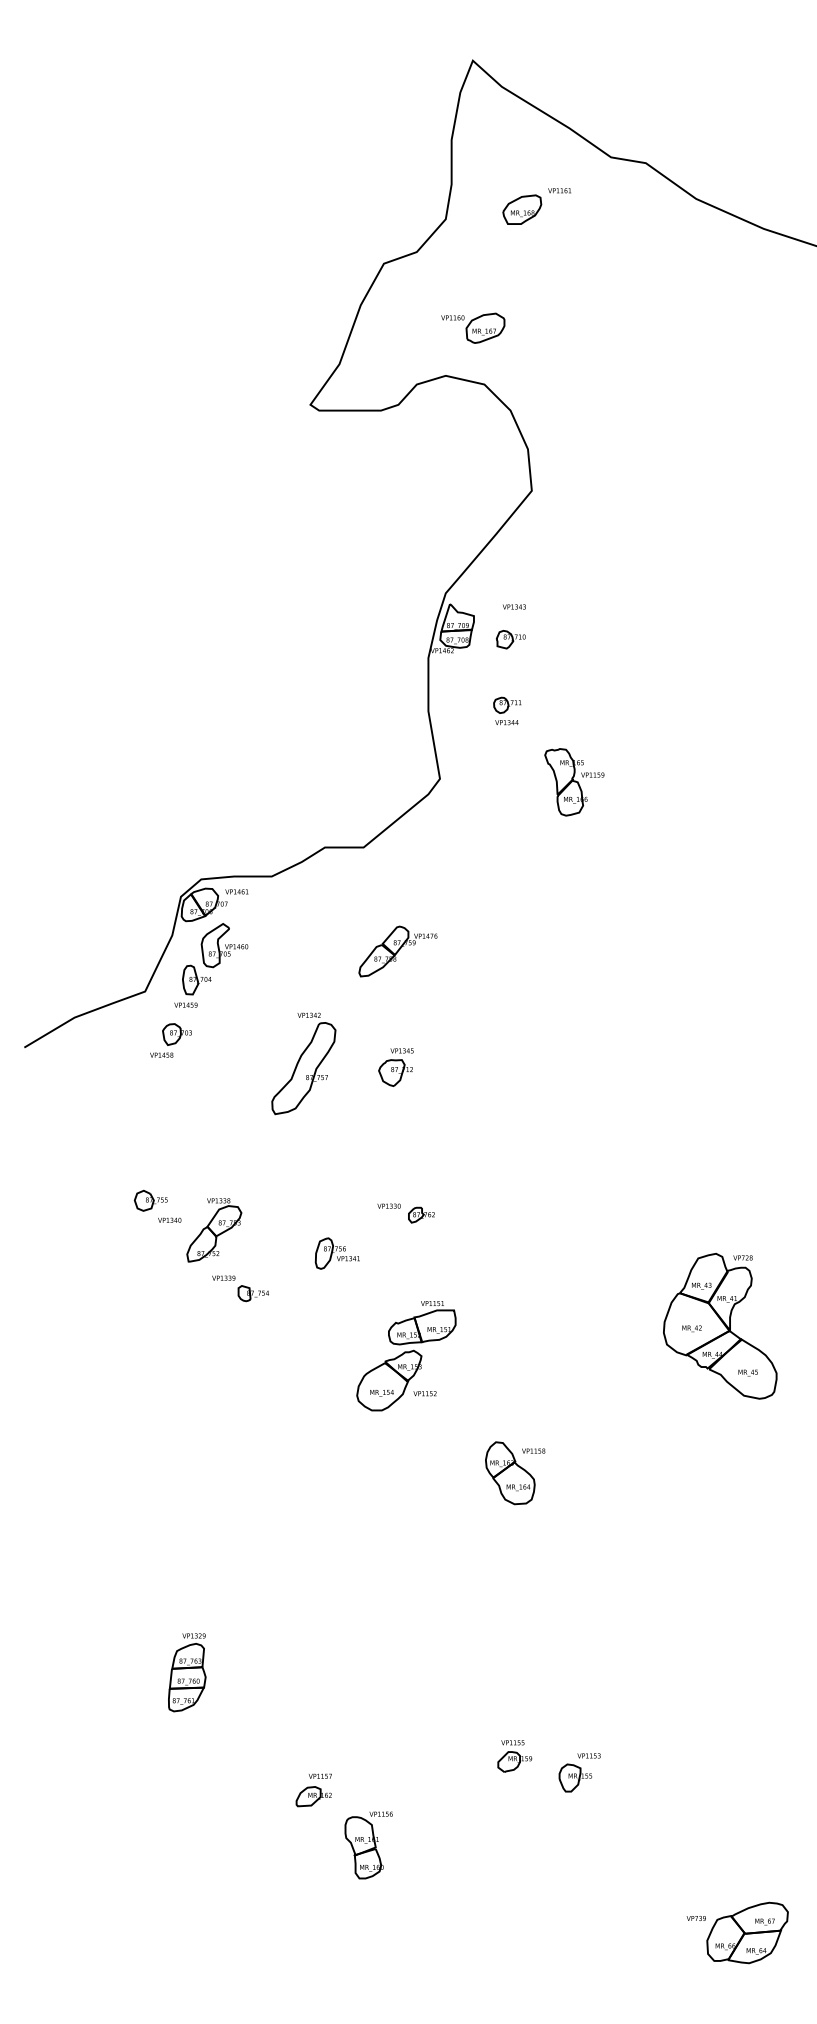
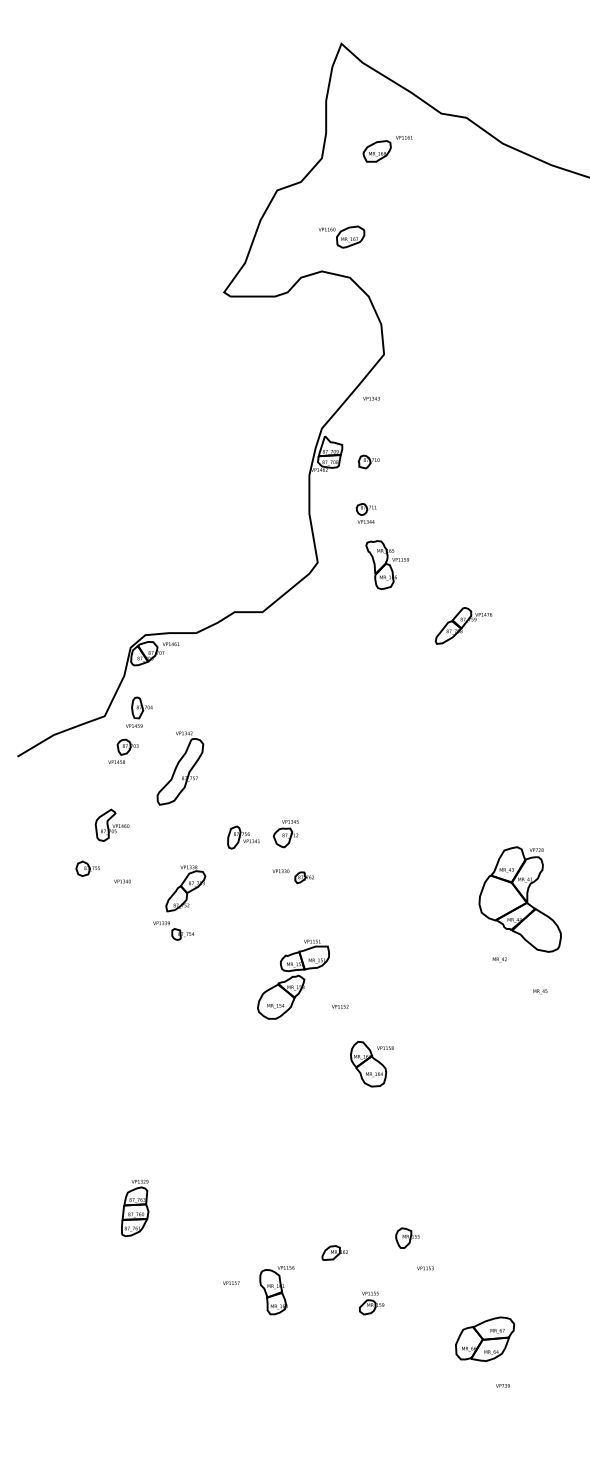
text: (513, 606) -> (370, 398), moved
part: (574, 782) -> (387, 565), moved
part: (224, 945) -> (112, 825), moved
part: (397, 951) -> (463, 625), moved
part: (303, 1063) -> (180, 768), moved
part: (395, 1067) -> (285, 833), moved
part: (150, 1200) -> (87, 868), moved
part: (214, 1230) -> (185, 888), moved
part: (336, 1253) -> (242, 837), moved
part: (720, 1326) -> (520, 899), moved
text: (424, 1393) -> (339, 1006), moved
part: (514, 1756) -> (371, 1303), moved
part: (575, 1777) -> (407, 1237), moved
part: (313, 1796) -> (334, 1252), moved
part: (368, 1845) -> (276, 1290), moved
part: (747, 1932) -> (484, 1338), moved

